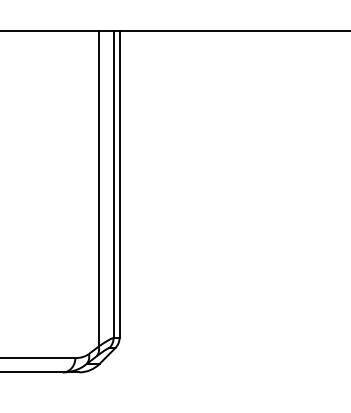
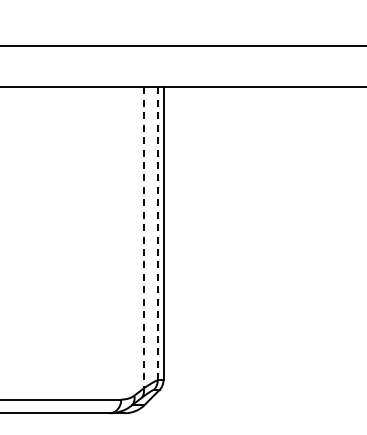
line: (113, 185) -> (157, 234), solid -> dashed
line: (98, 189) -> (143, 238), solid -> dashed

